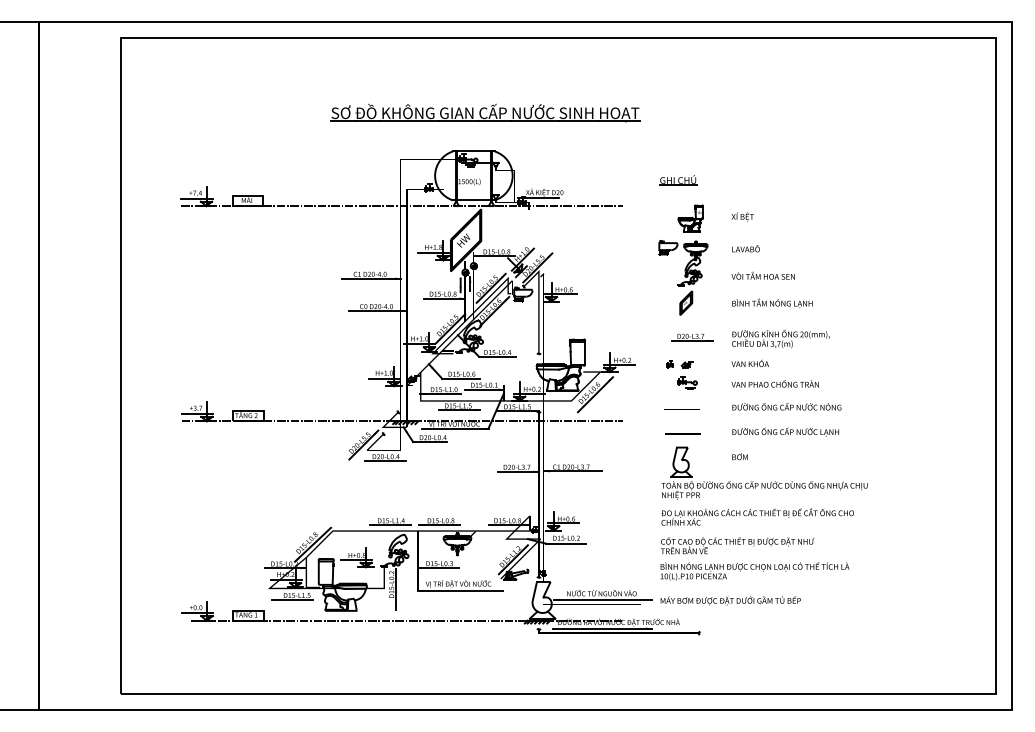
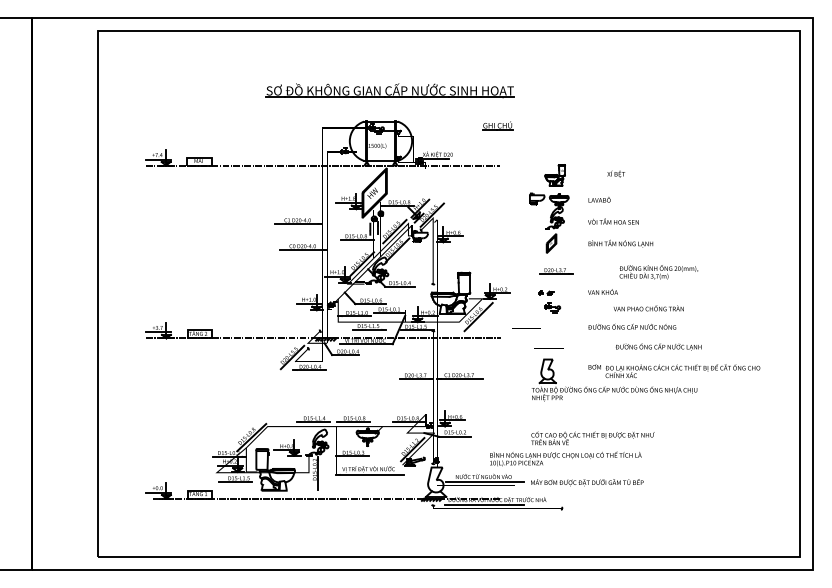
part: (678, 180) -> (497, 125), moved
text: (742, 216) -> (616, 173), moved
text: (780, 339) -> (658, 272), moved
part: (679, 364) -> (546, 292), size x0.7
text: (774, 383) -> (648, 308), moved
line: (681, 409) -> (526, 328), moved
text: (785, 431) -> (658, 346), moved
text: (757, 516) -> (682, 370), moved
text: (754, 571) -> (565, 459), moved

